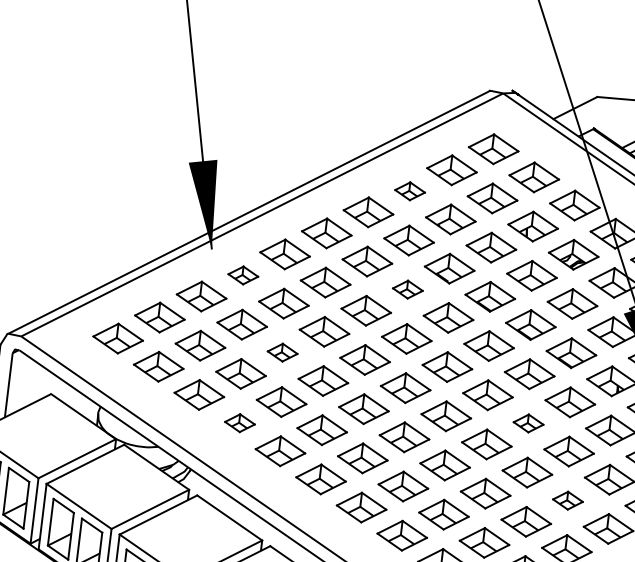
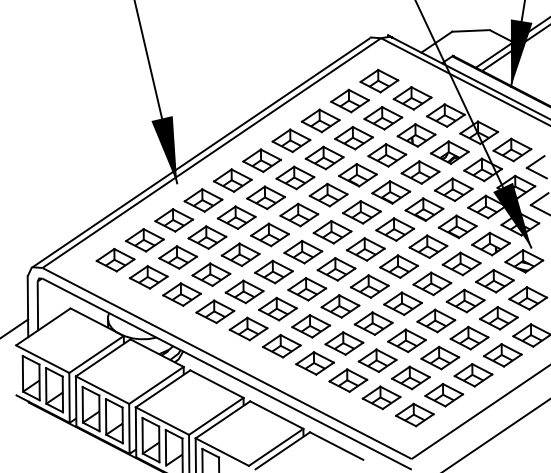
part: (409, 190) -> (320, 120), size x1.67
part: (243, 275) -> (203, 200), size x1.67
part: (407, 288) -> (328, 194), size x1.67
part: (282, 352) -> (240, 254), size x1.67
part: (240, 422) -> (215, 311), size x1.67
part: (528, 422) -> (432, 283), size x1.67
part: (568, 499) -> (469, 337), size x1.67

